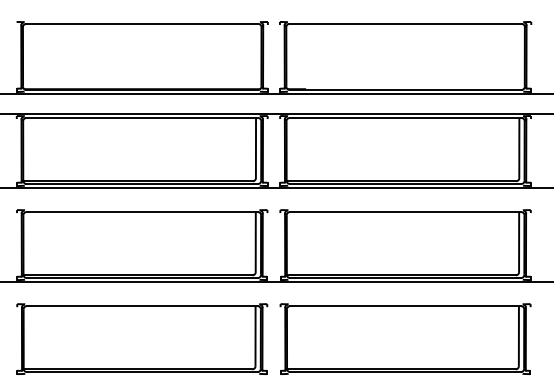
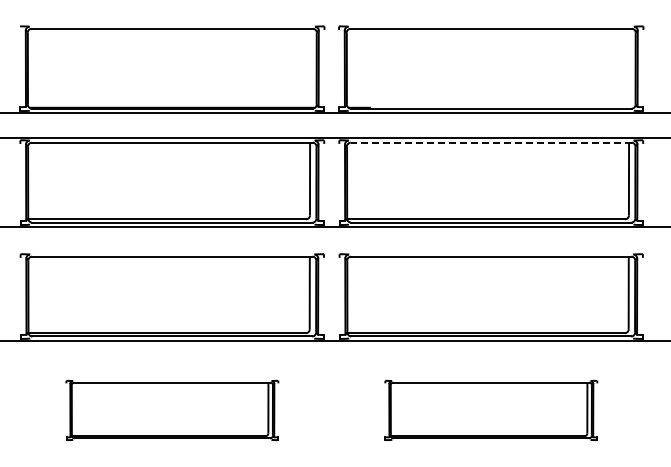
line: (404, 117) -> (490, 142), solid -> dashed
part: (142, 339) -> (172, 410), size x0.7
part: (405, 339) -> (491, 410), size x0.7

